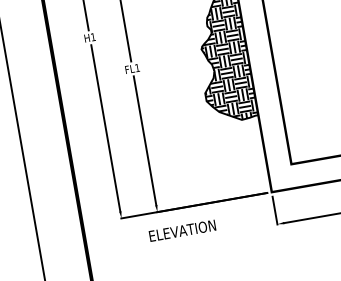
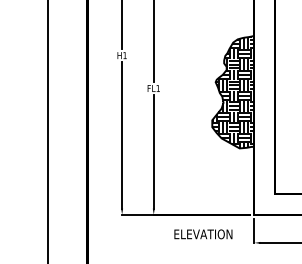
text: (182, 230) -> (203, 234), moved

